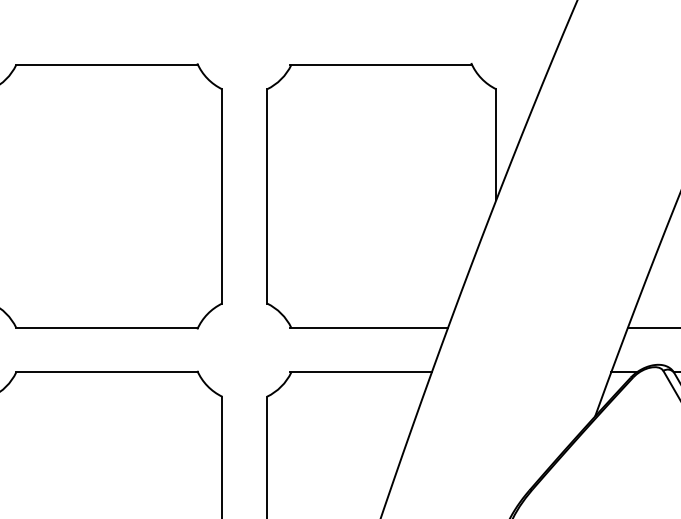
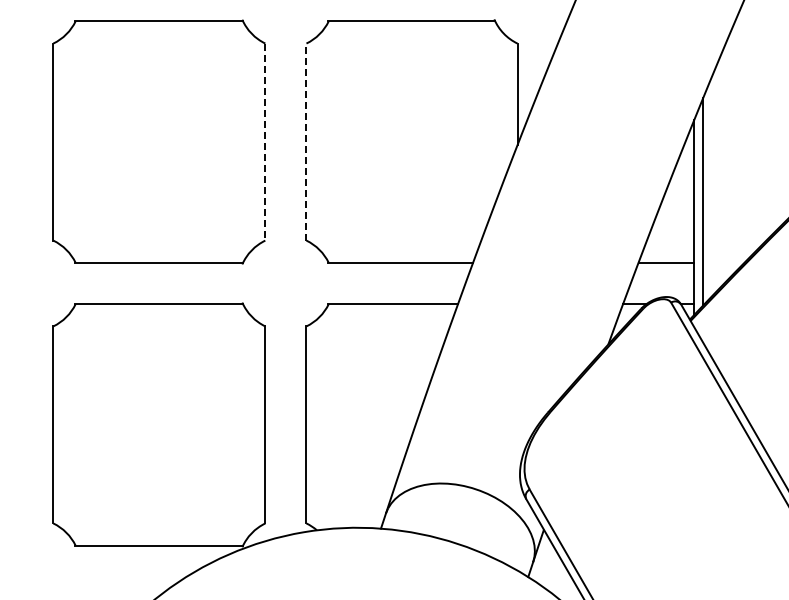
line: (222, 196) -> (265, 142), solid -> dashed
line: (267, 196) -> (306, 142), solid -> dashed

